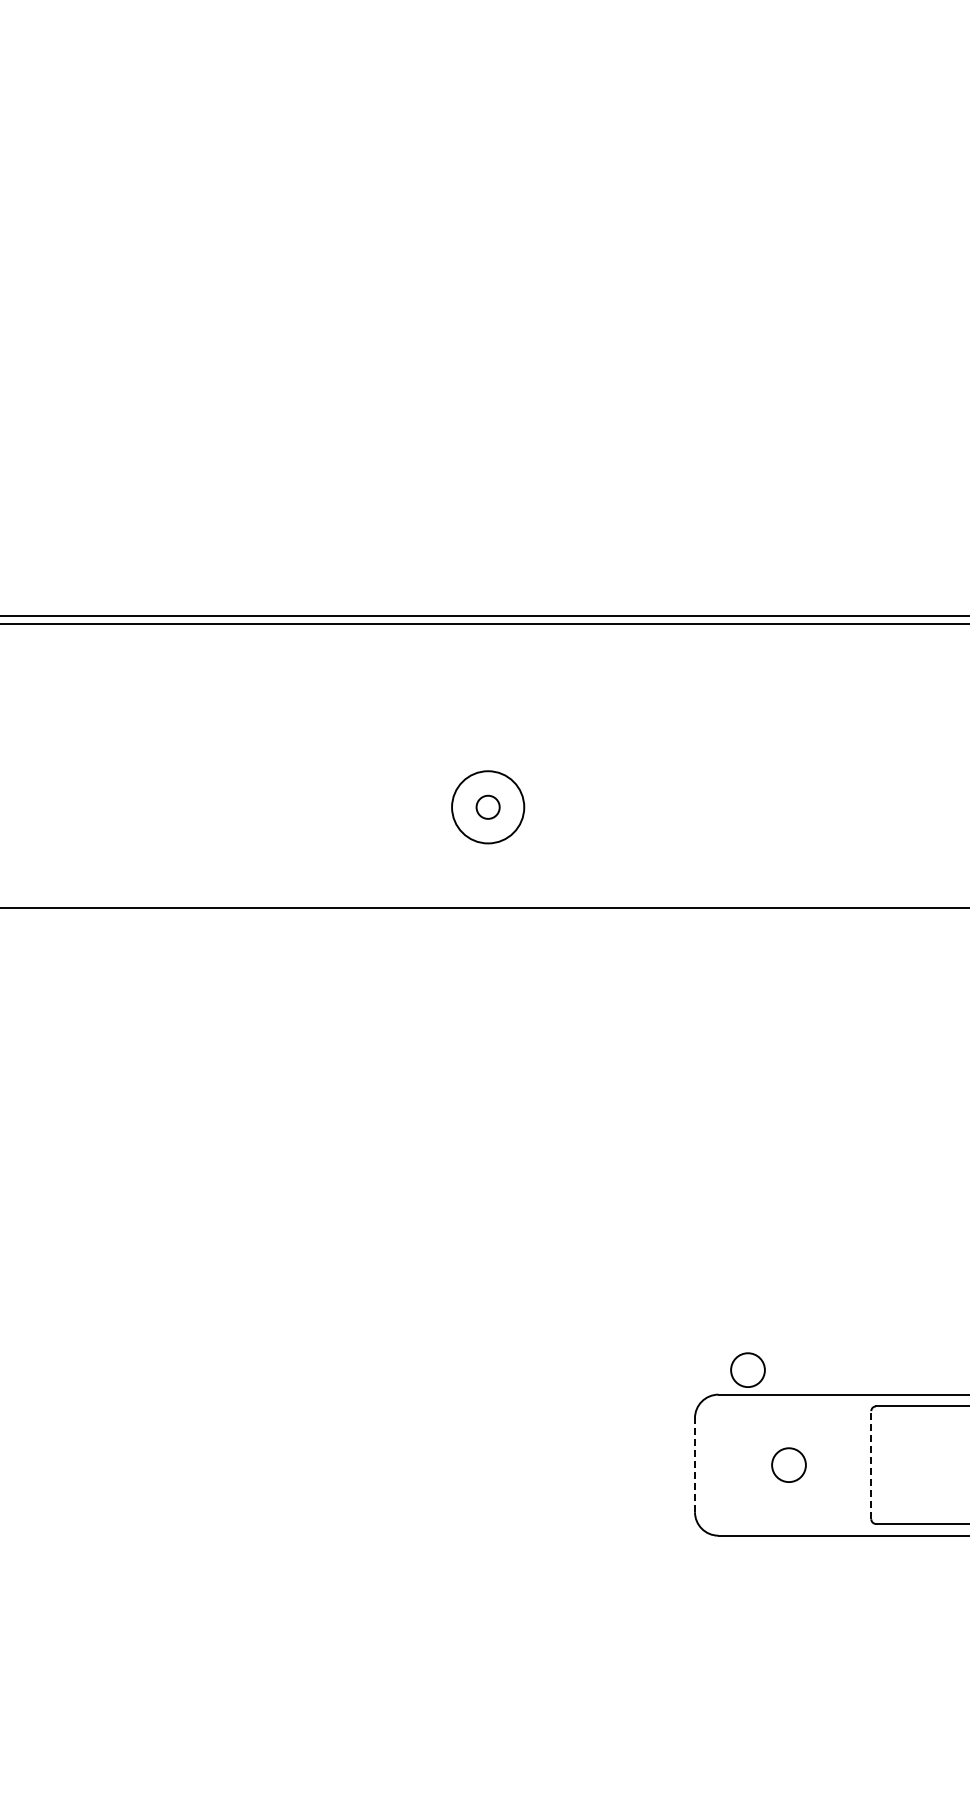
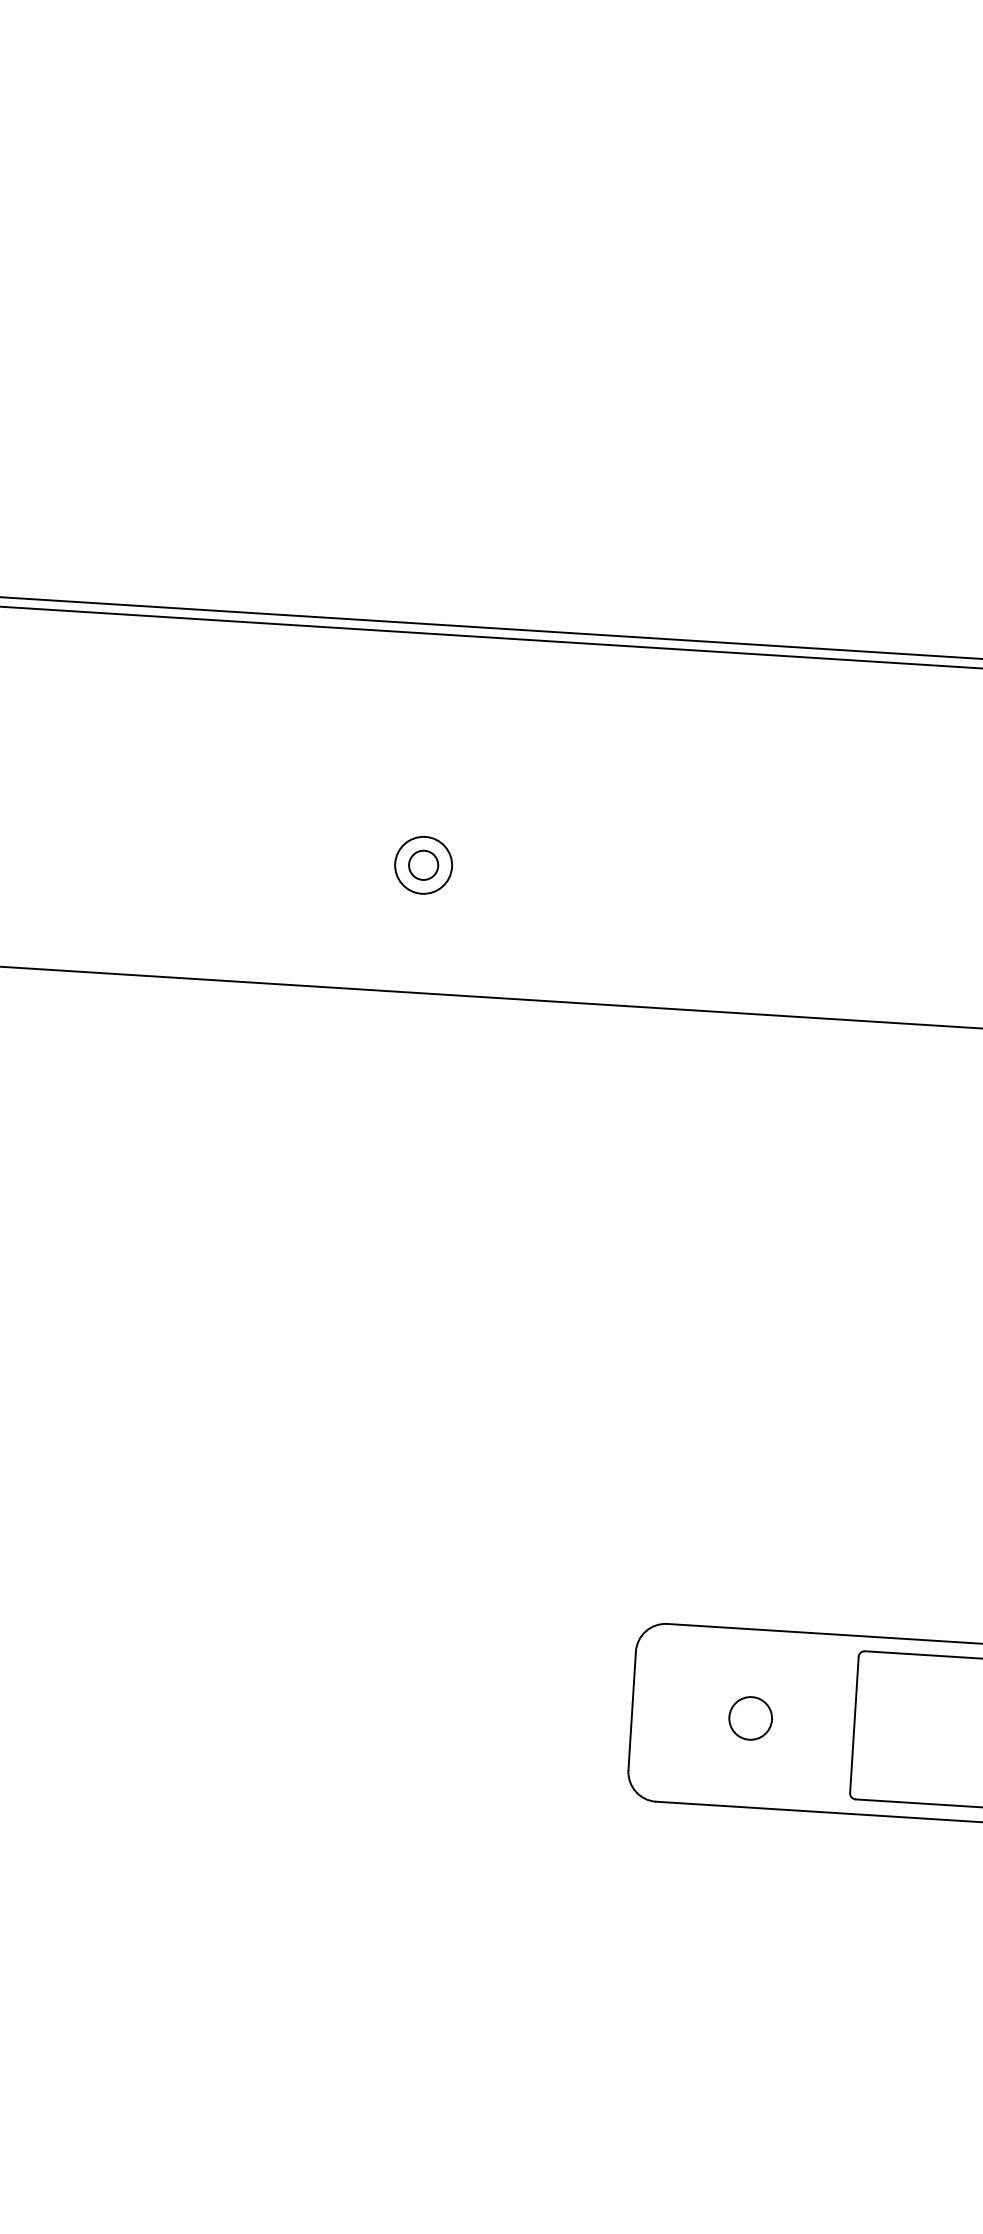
circle: (487, 806) -> (422, 864), size x0.62
circle: (747, 1369) -> (705, 1594), removed
line: (694, 1464) -> (631, 1710), dashed -> solid
line: (871, 1464) -> (854, 1724), dashed -> solid

